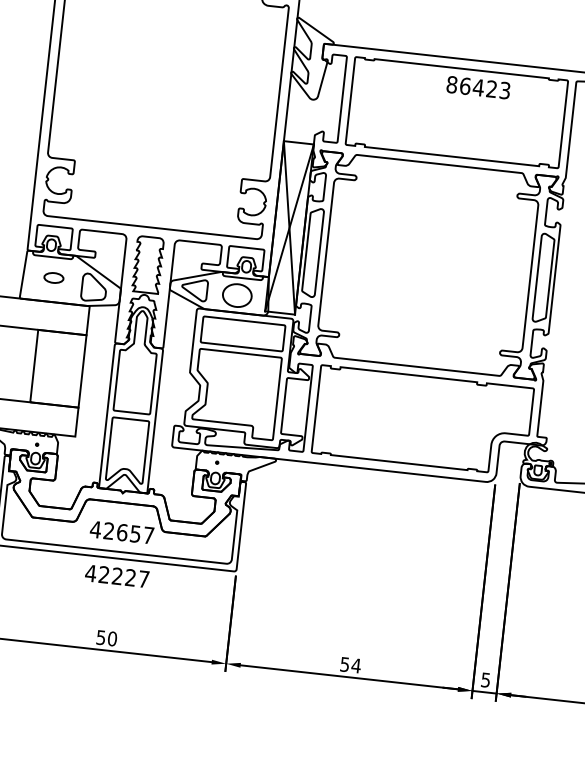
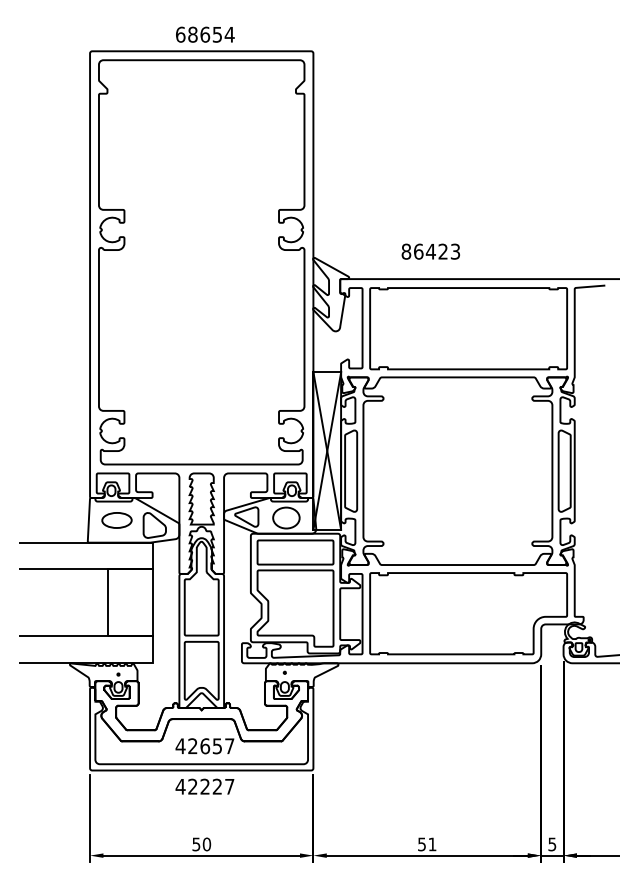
text: (478, 87) -> (430, 251), moved
part: (53, 277) -> (116, 520), size x1.67
text: (356, 665) -> (432, 844), 54 -> 51

